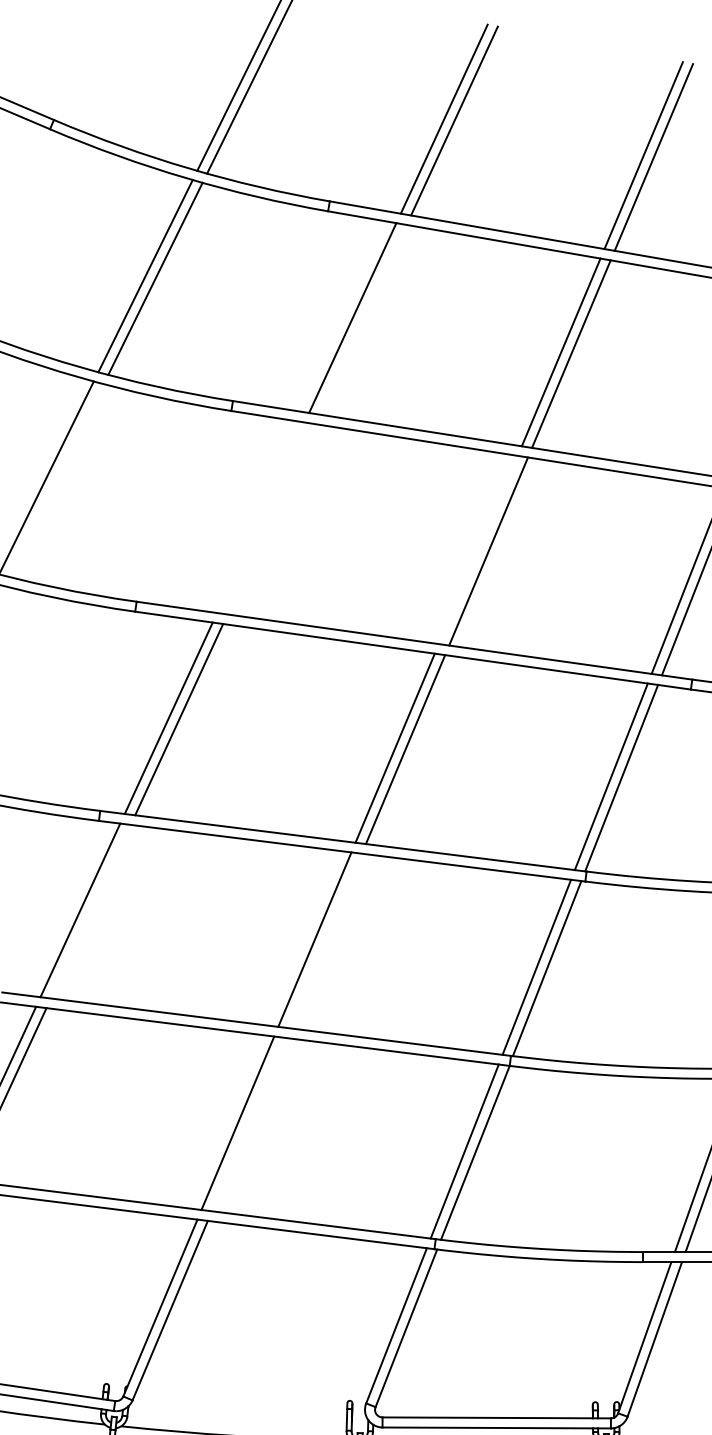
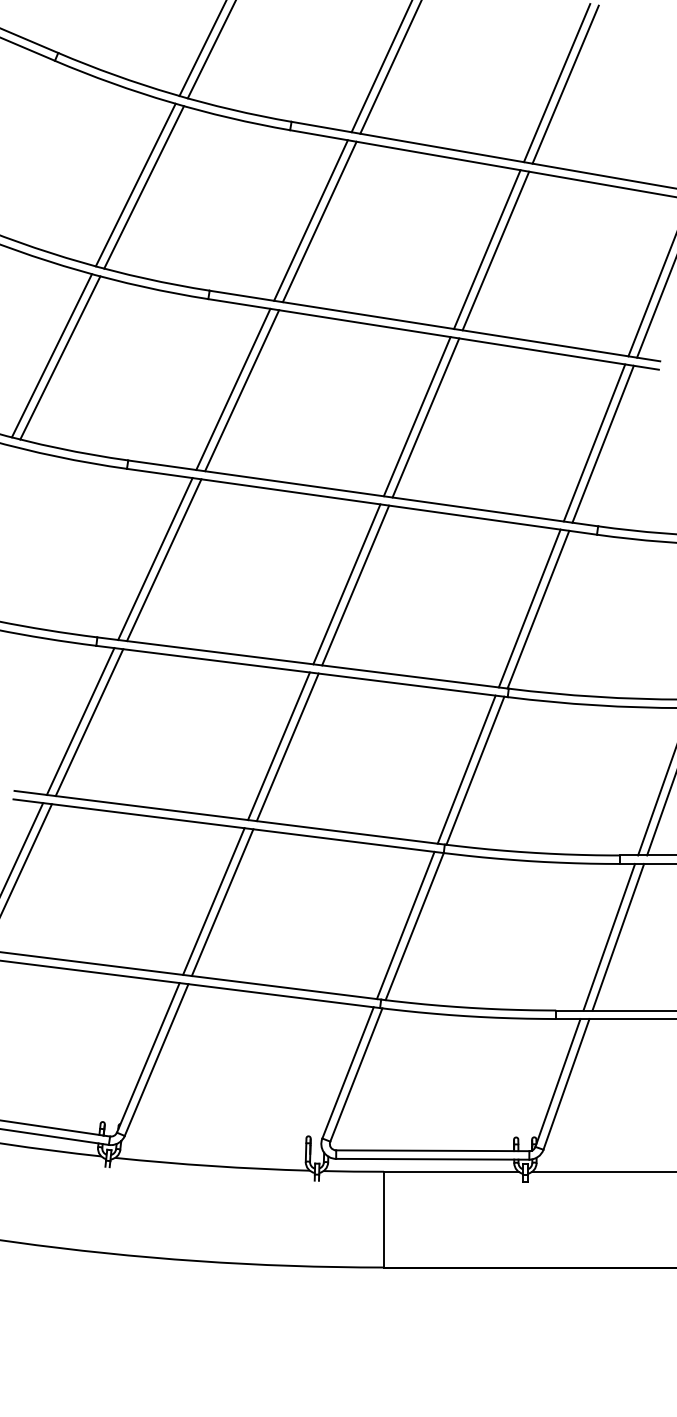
line: (362, 319) -> (319, 221), added
line: (56, 480) -> (60, 357), added
line: (261, 517) -> (233, 389), added
line: (271, 519) -> (242, 390), added
line: (477, 549) -> (416, 416), added
line: (90, 911) -> (89, 722), added
line: (324, 941) -> (287, 747), added
line: (248, 1124) -> (222, 902), added

